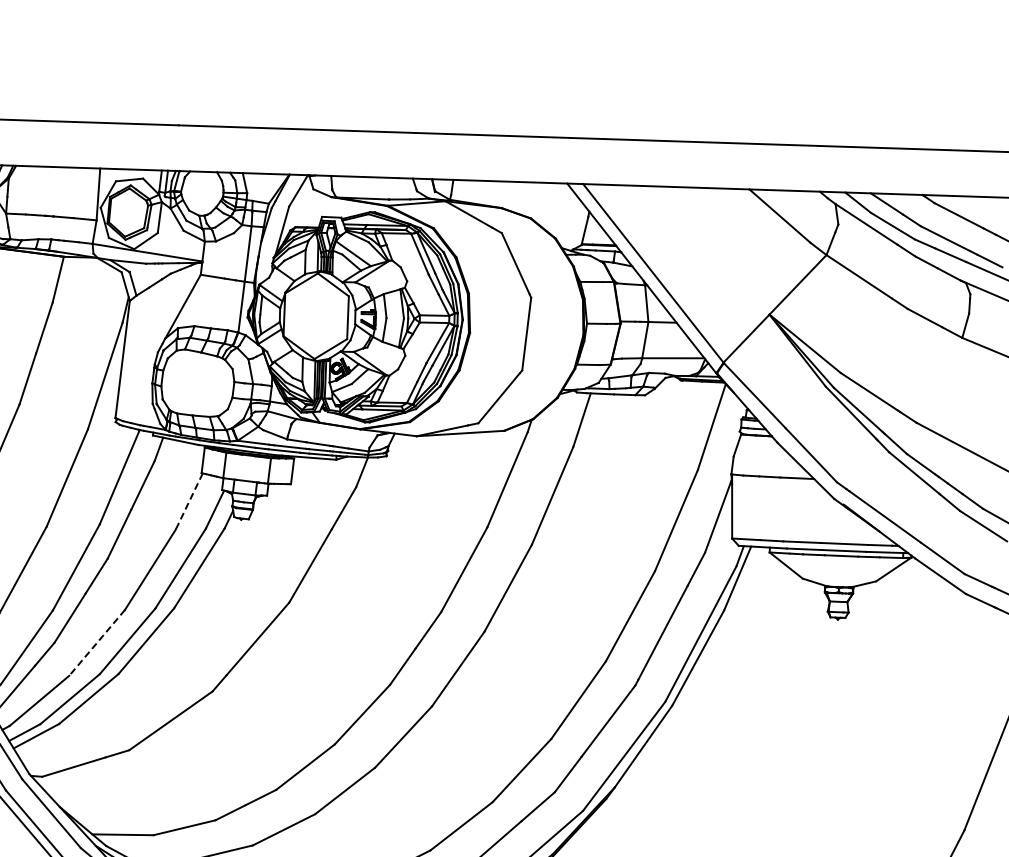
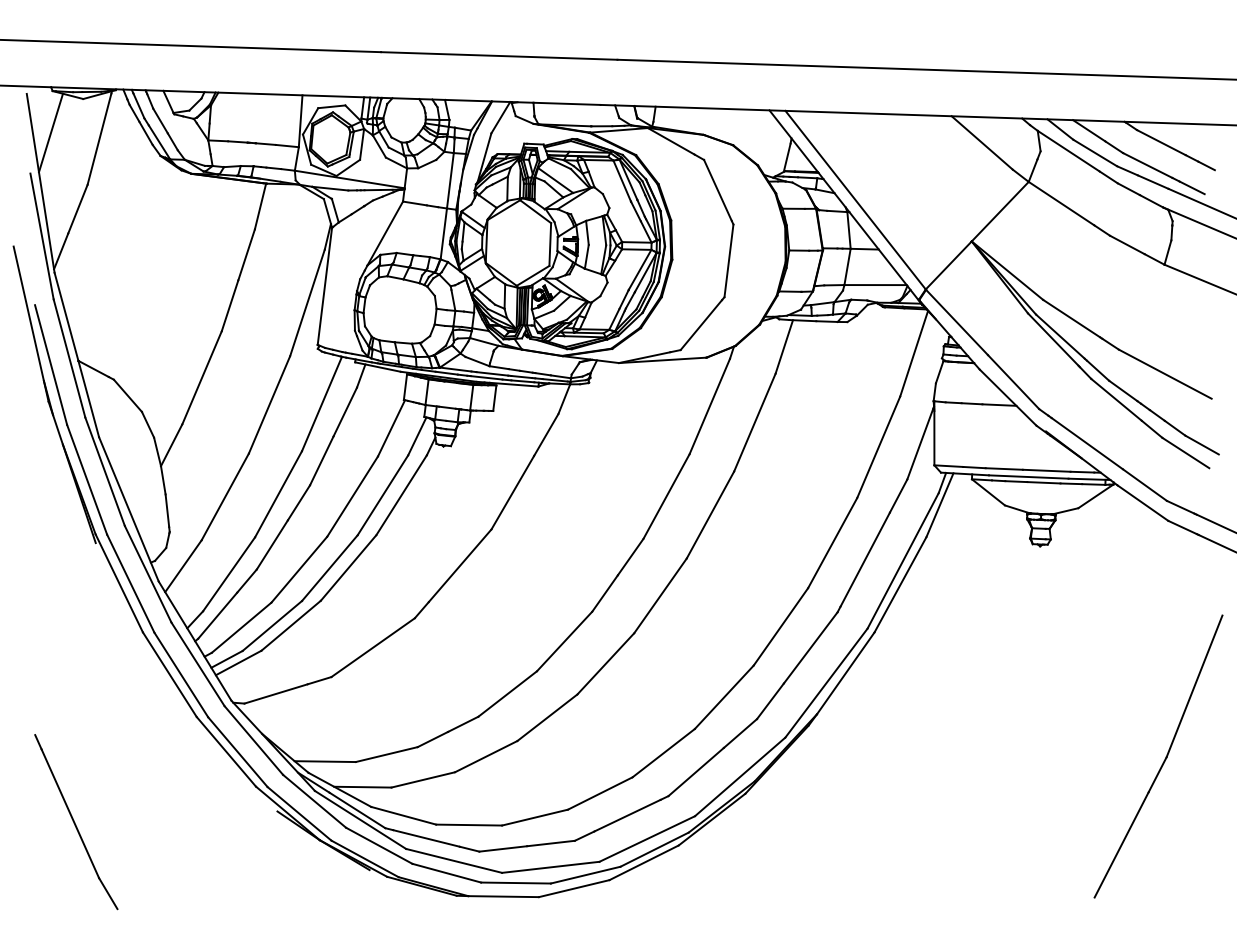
line: (189, 501) -> (391, 428), dashed -> solid
line: (97, 643) -> (299, 570), dashed -> solid

